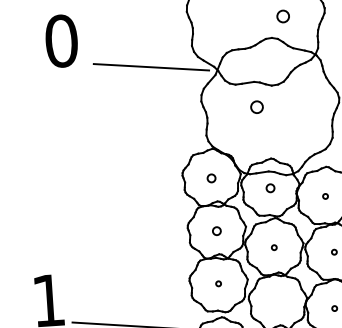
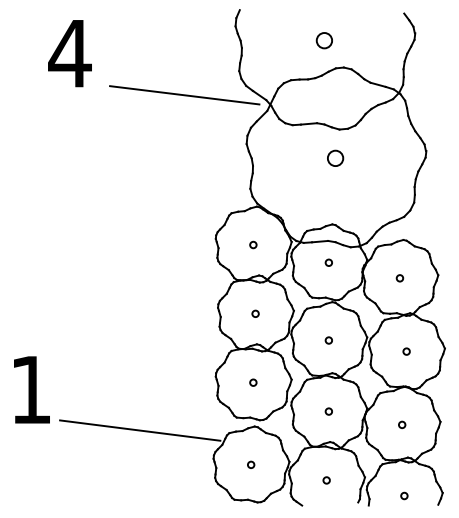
circle: (282, 16) -> (323, 40), moved
text: (61, 41) -> (69, 53), 0 -> 4
circle: (256, 106) -> (335, 157), moved
circle: (211, 177) -> (253, 244), size x0.62
circle: (270, 187) -> (328, 262), size x0.62
circle: (216, 230) -> (255, 313), size x0.62
circle: (277, 302) -> (328, 411), added

